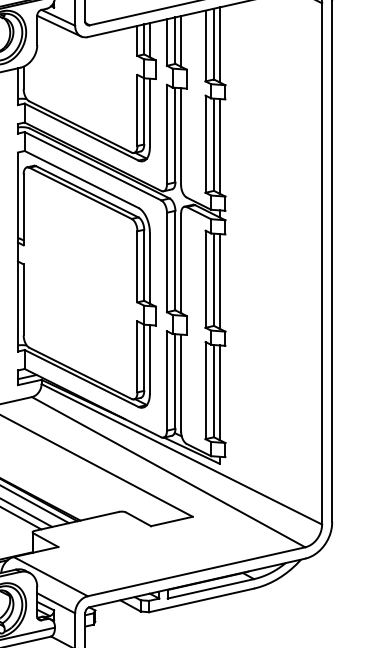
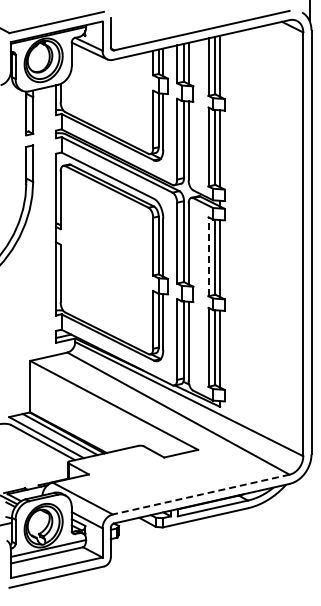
line: (205, 278) -> (208, 256), solid -> dashed
line: (196, 571) -> (201, 494), solid -> dashed

